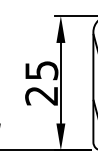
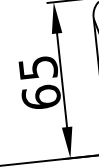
text: (41, 95) -> (41, 96), 25 -> 65

